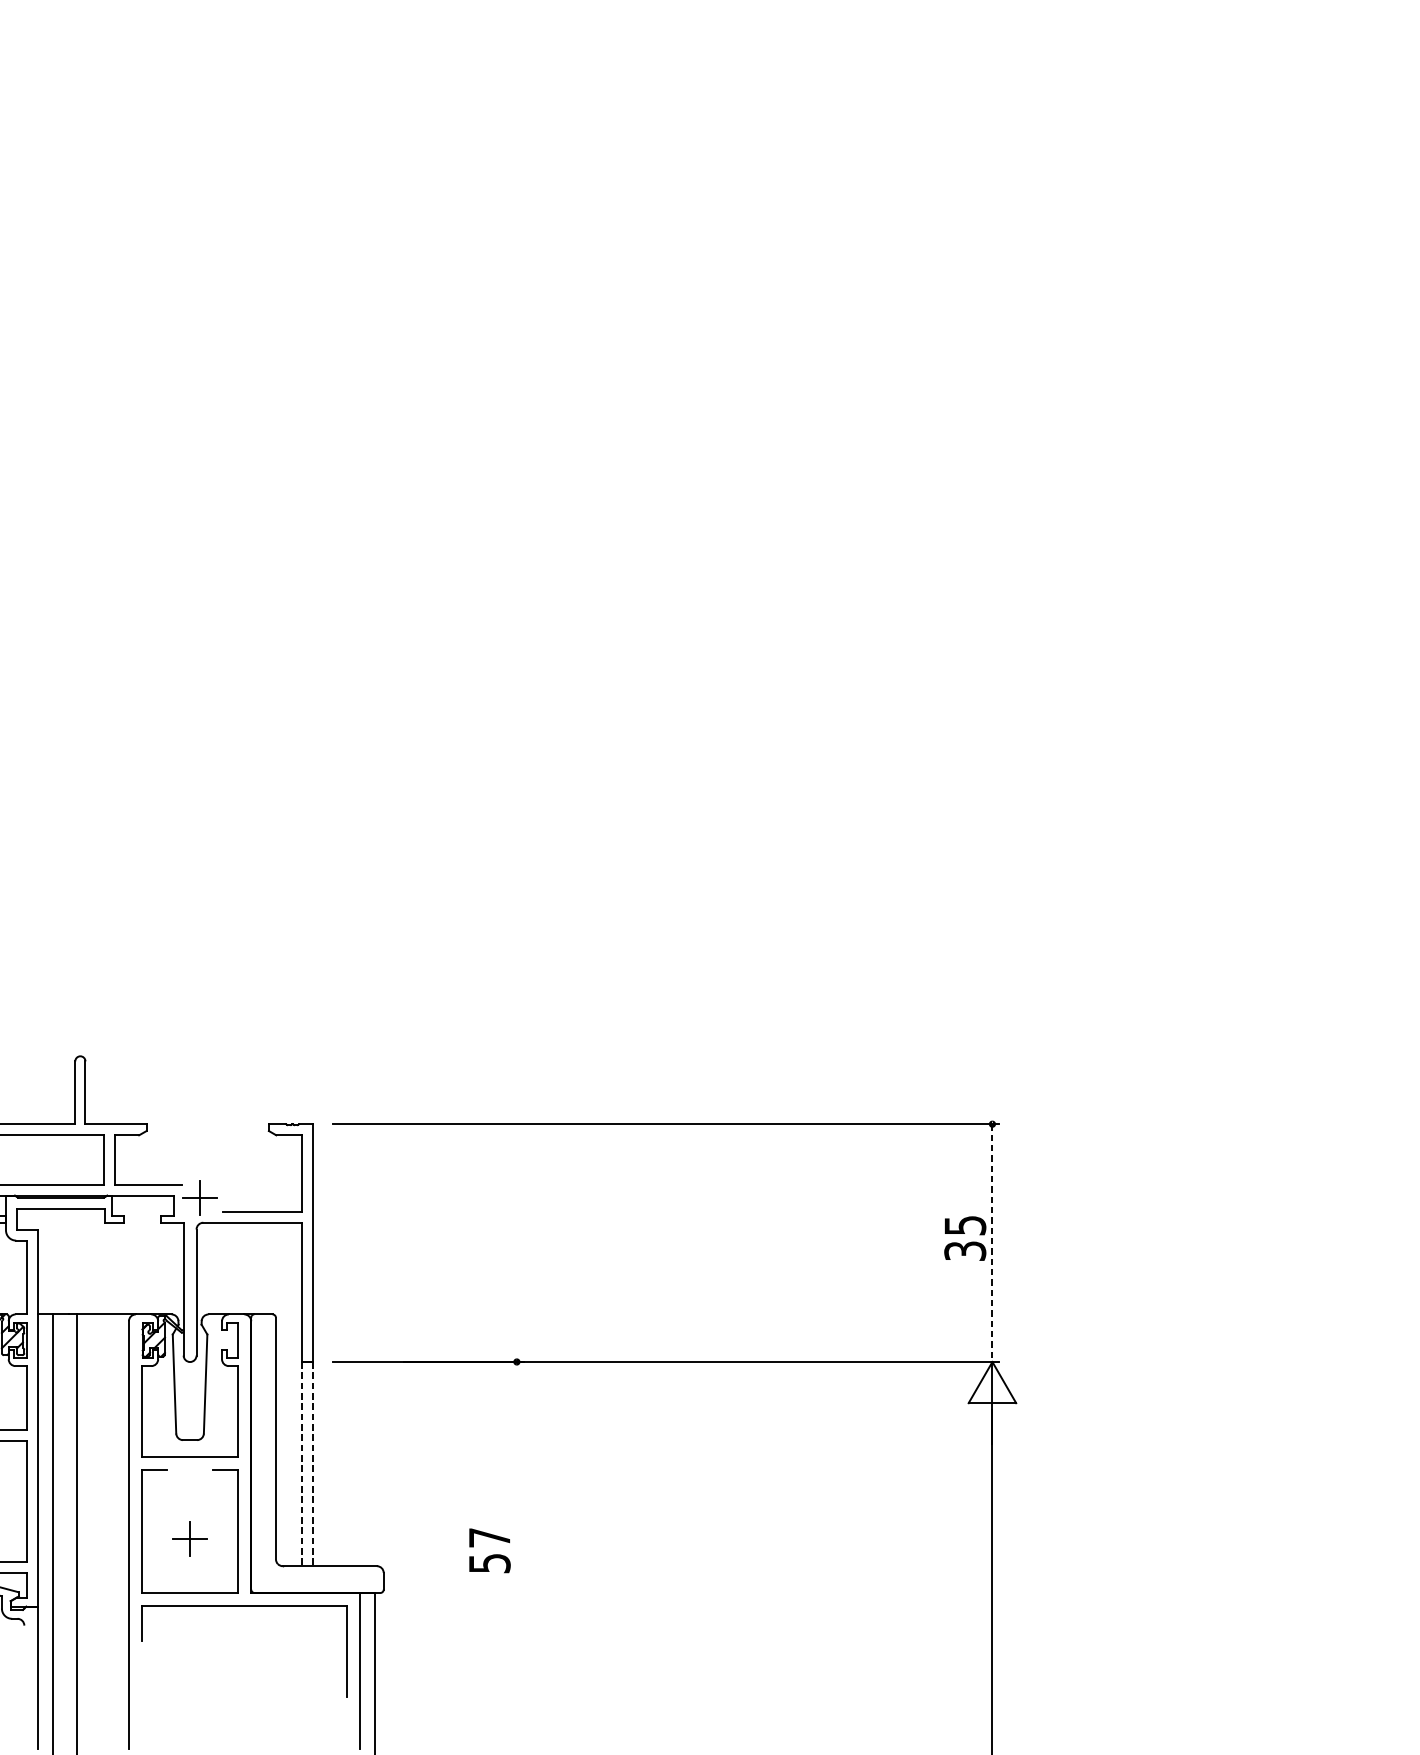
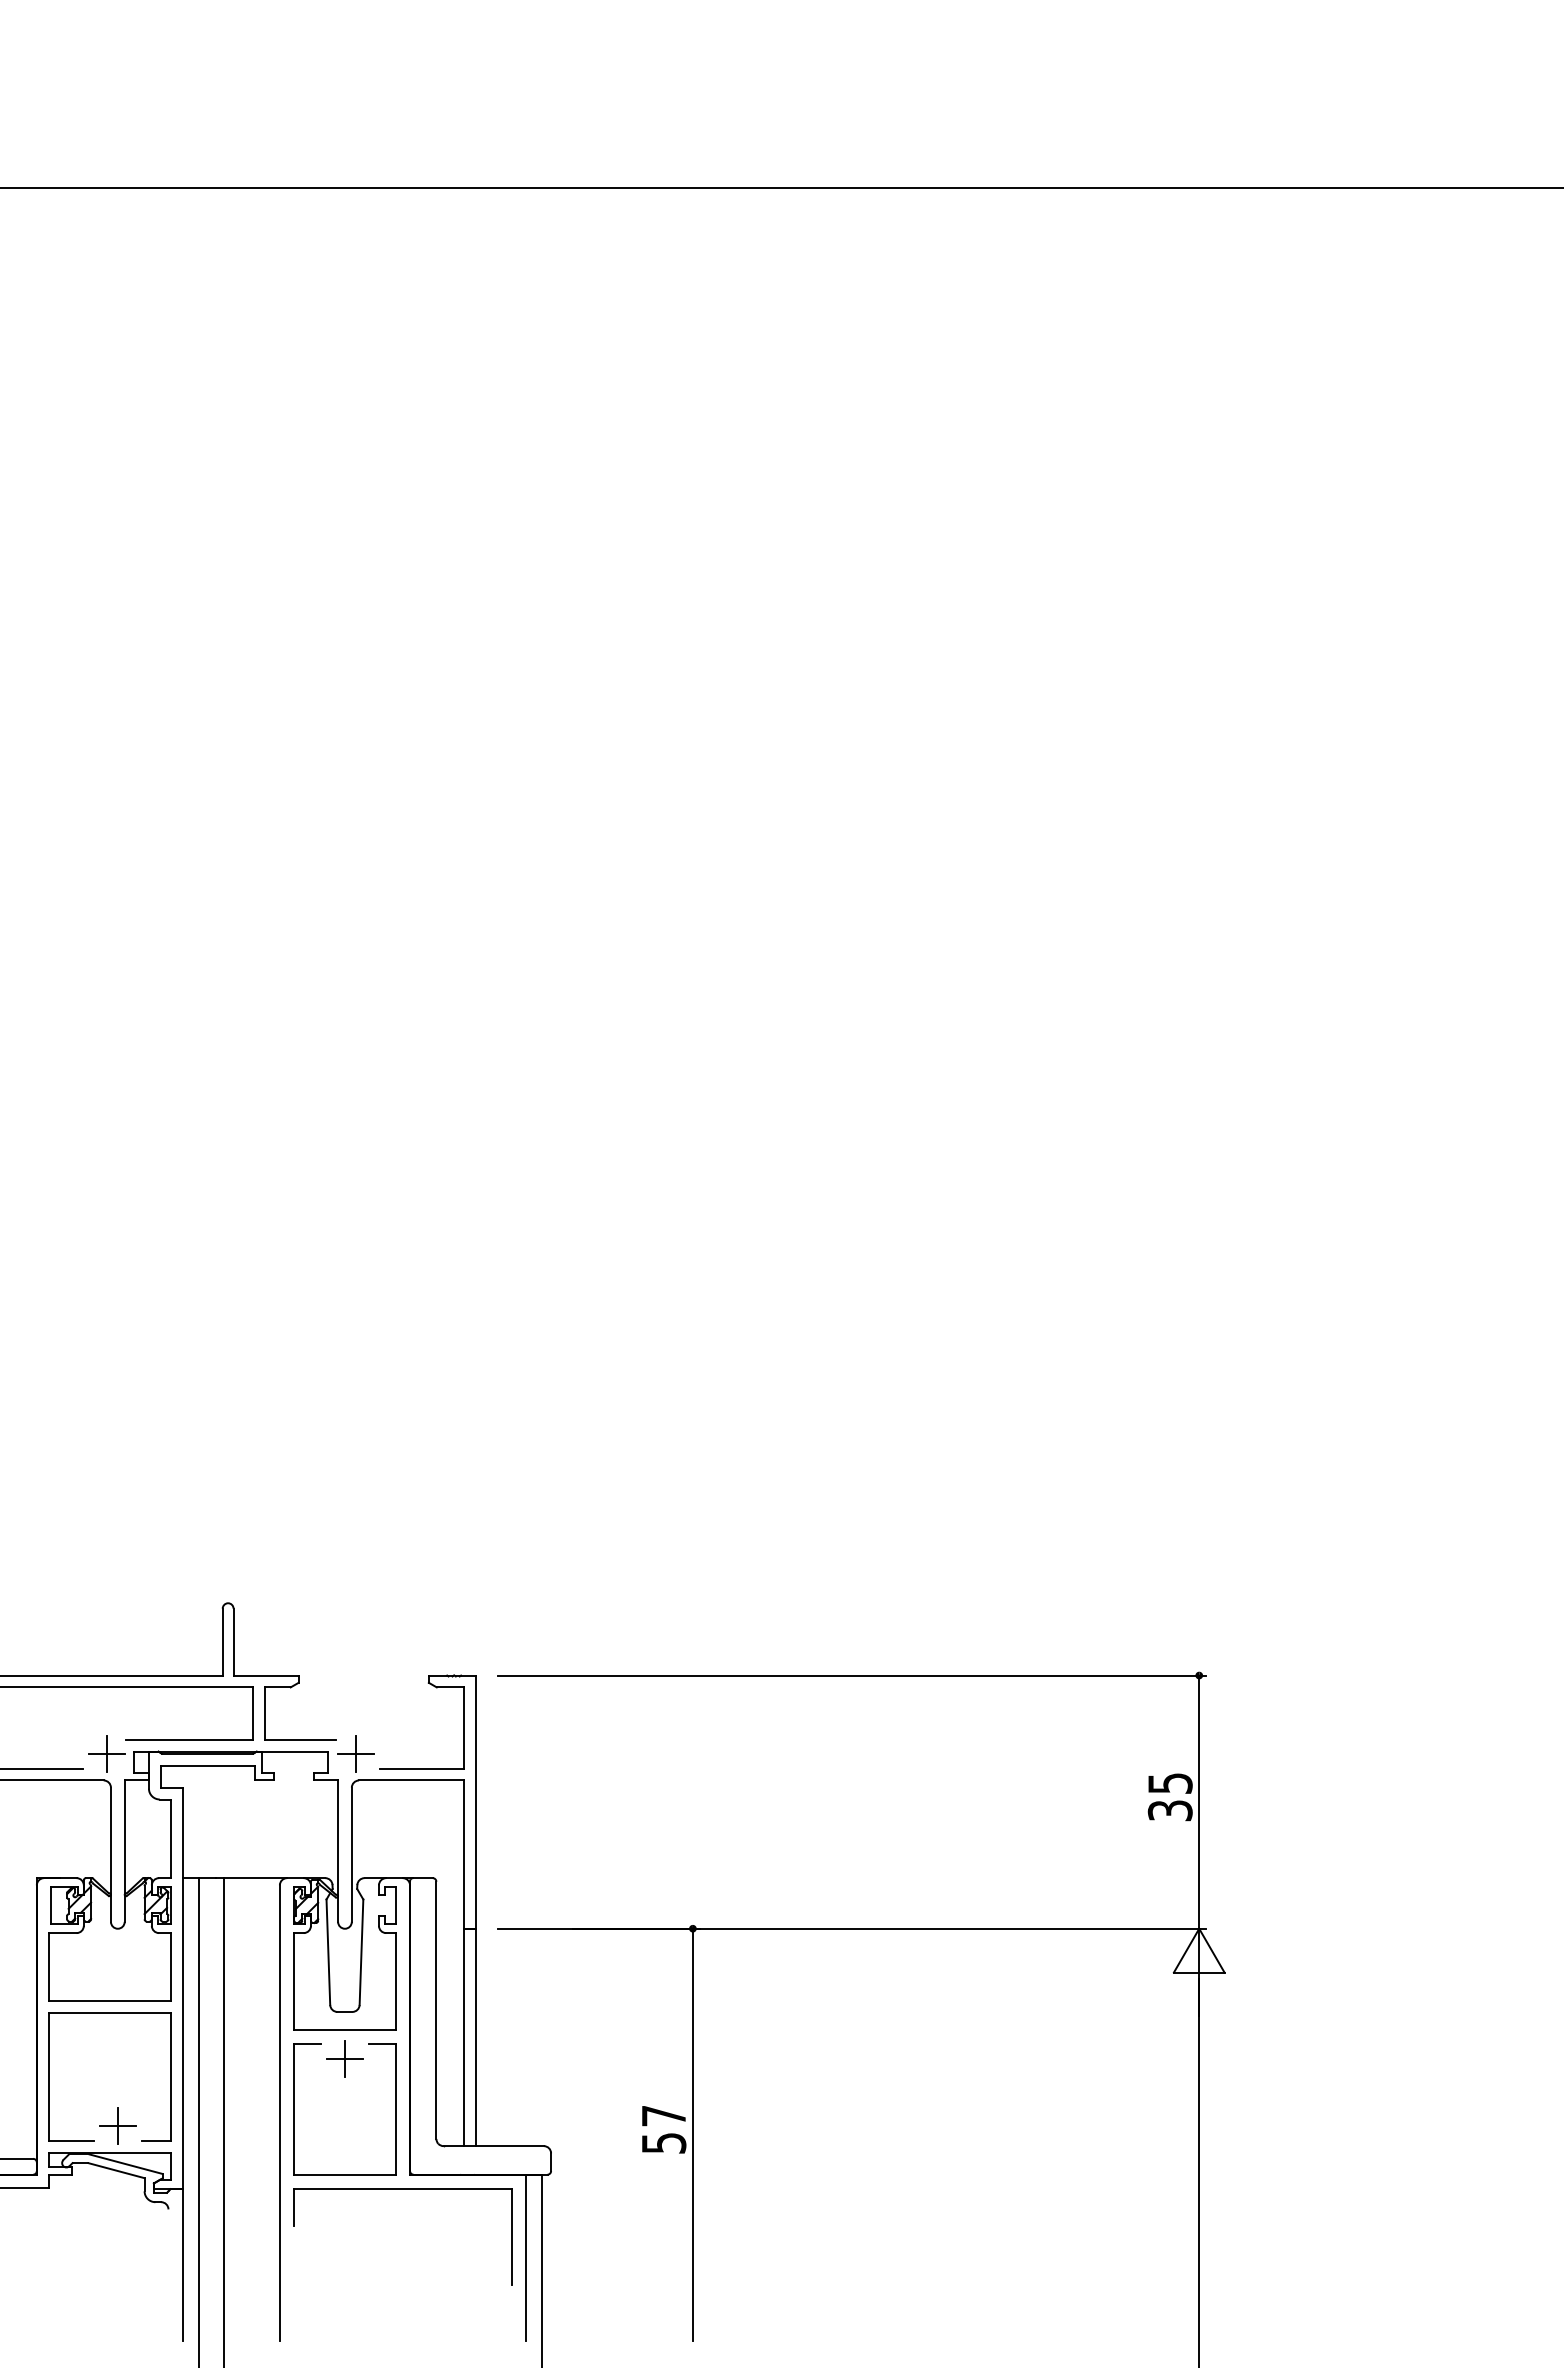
line: (992, 1243) -> (1199, 1802), dashed -> solid
line: (302, 1464) -> (464, 2037), dashed -> solid
line: (312, 1464) -> (475, 2037), dashed -> solid
part: (189, 1538) -> (344, 2058), moved
line: (516, 1555) -> (692, 2134), added

